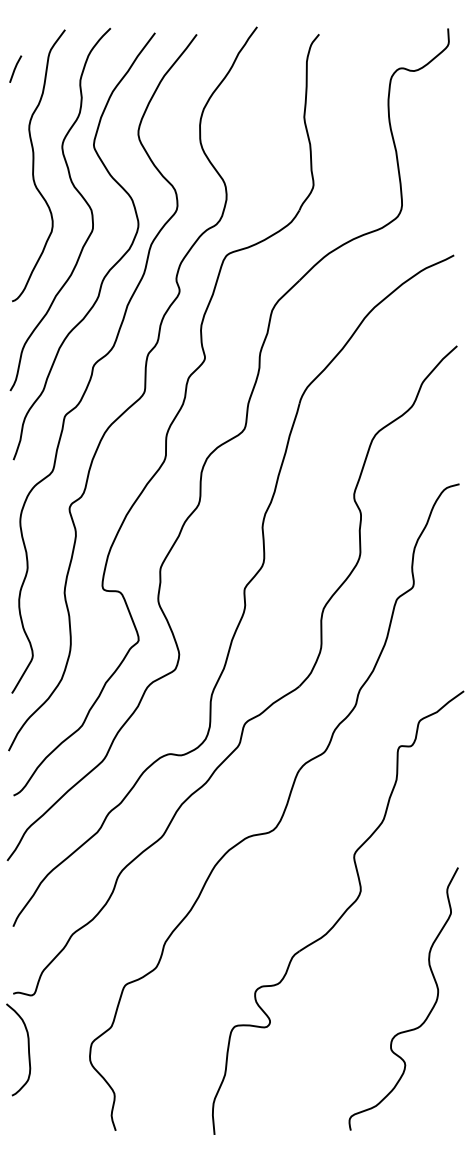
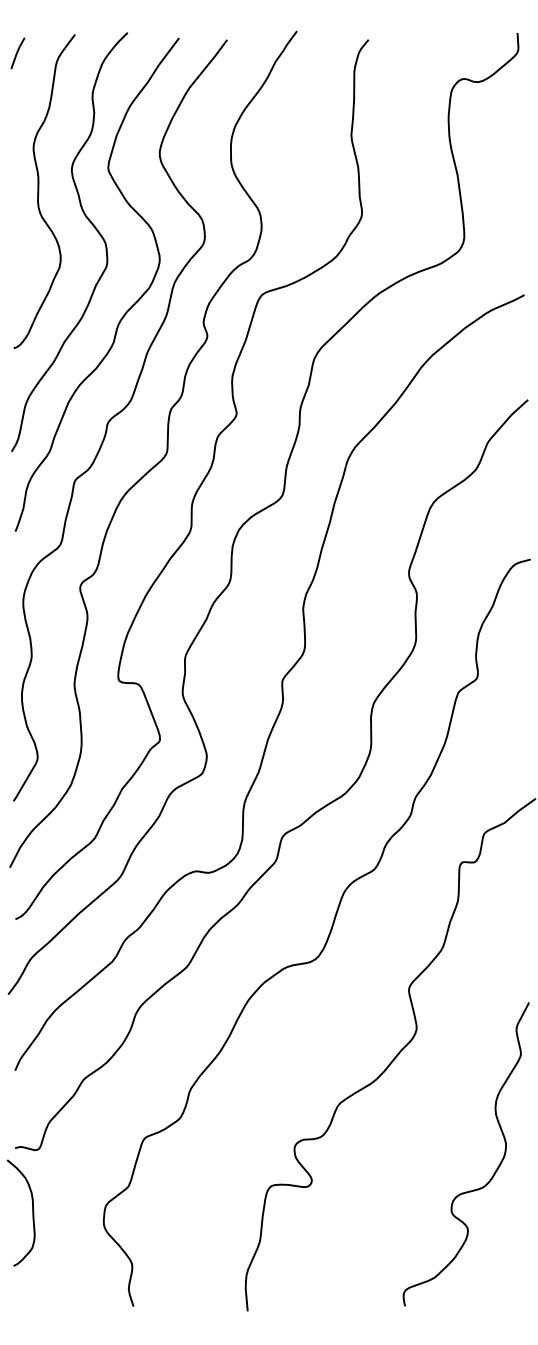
line: (15, 68) -> (17, 52), moved

